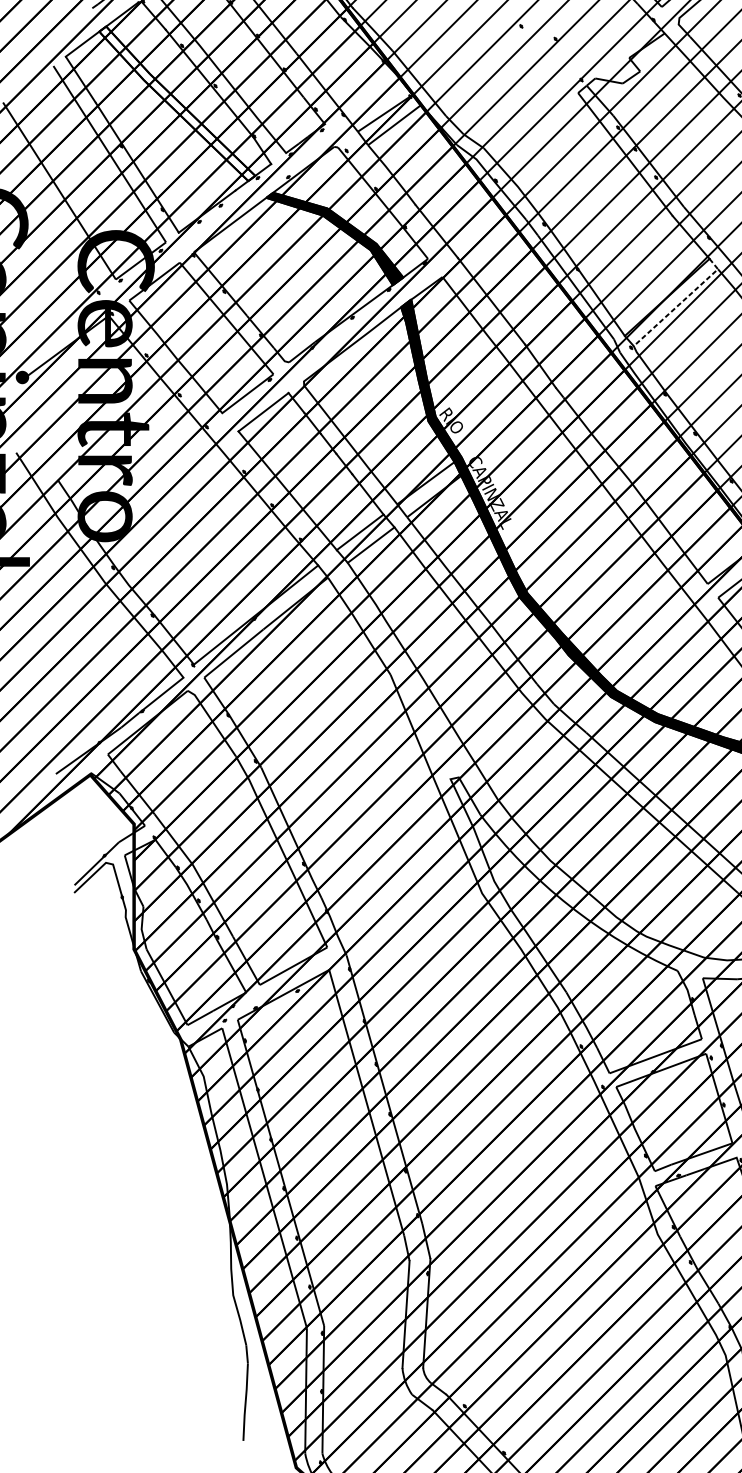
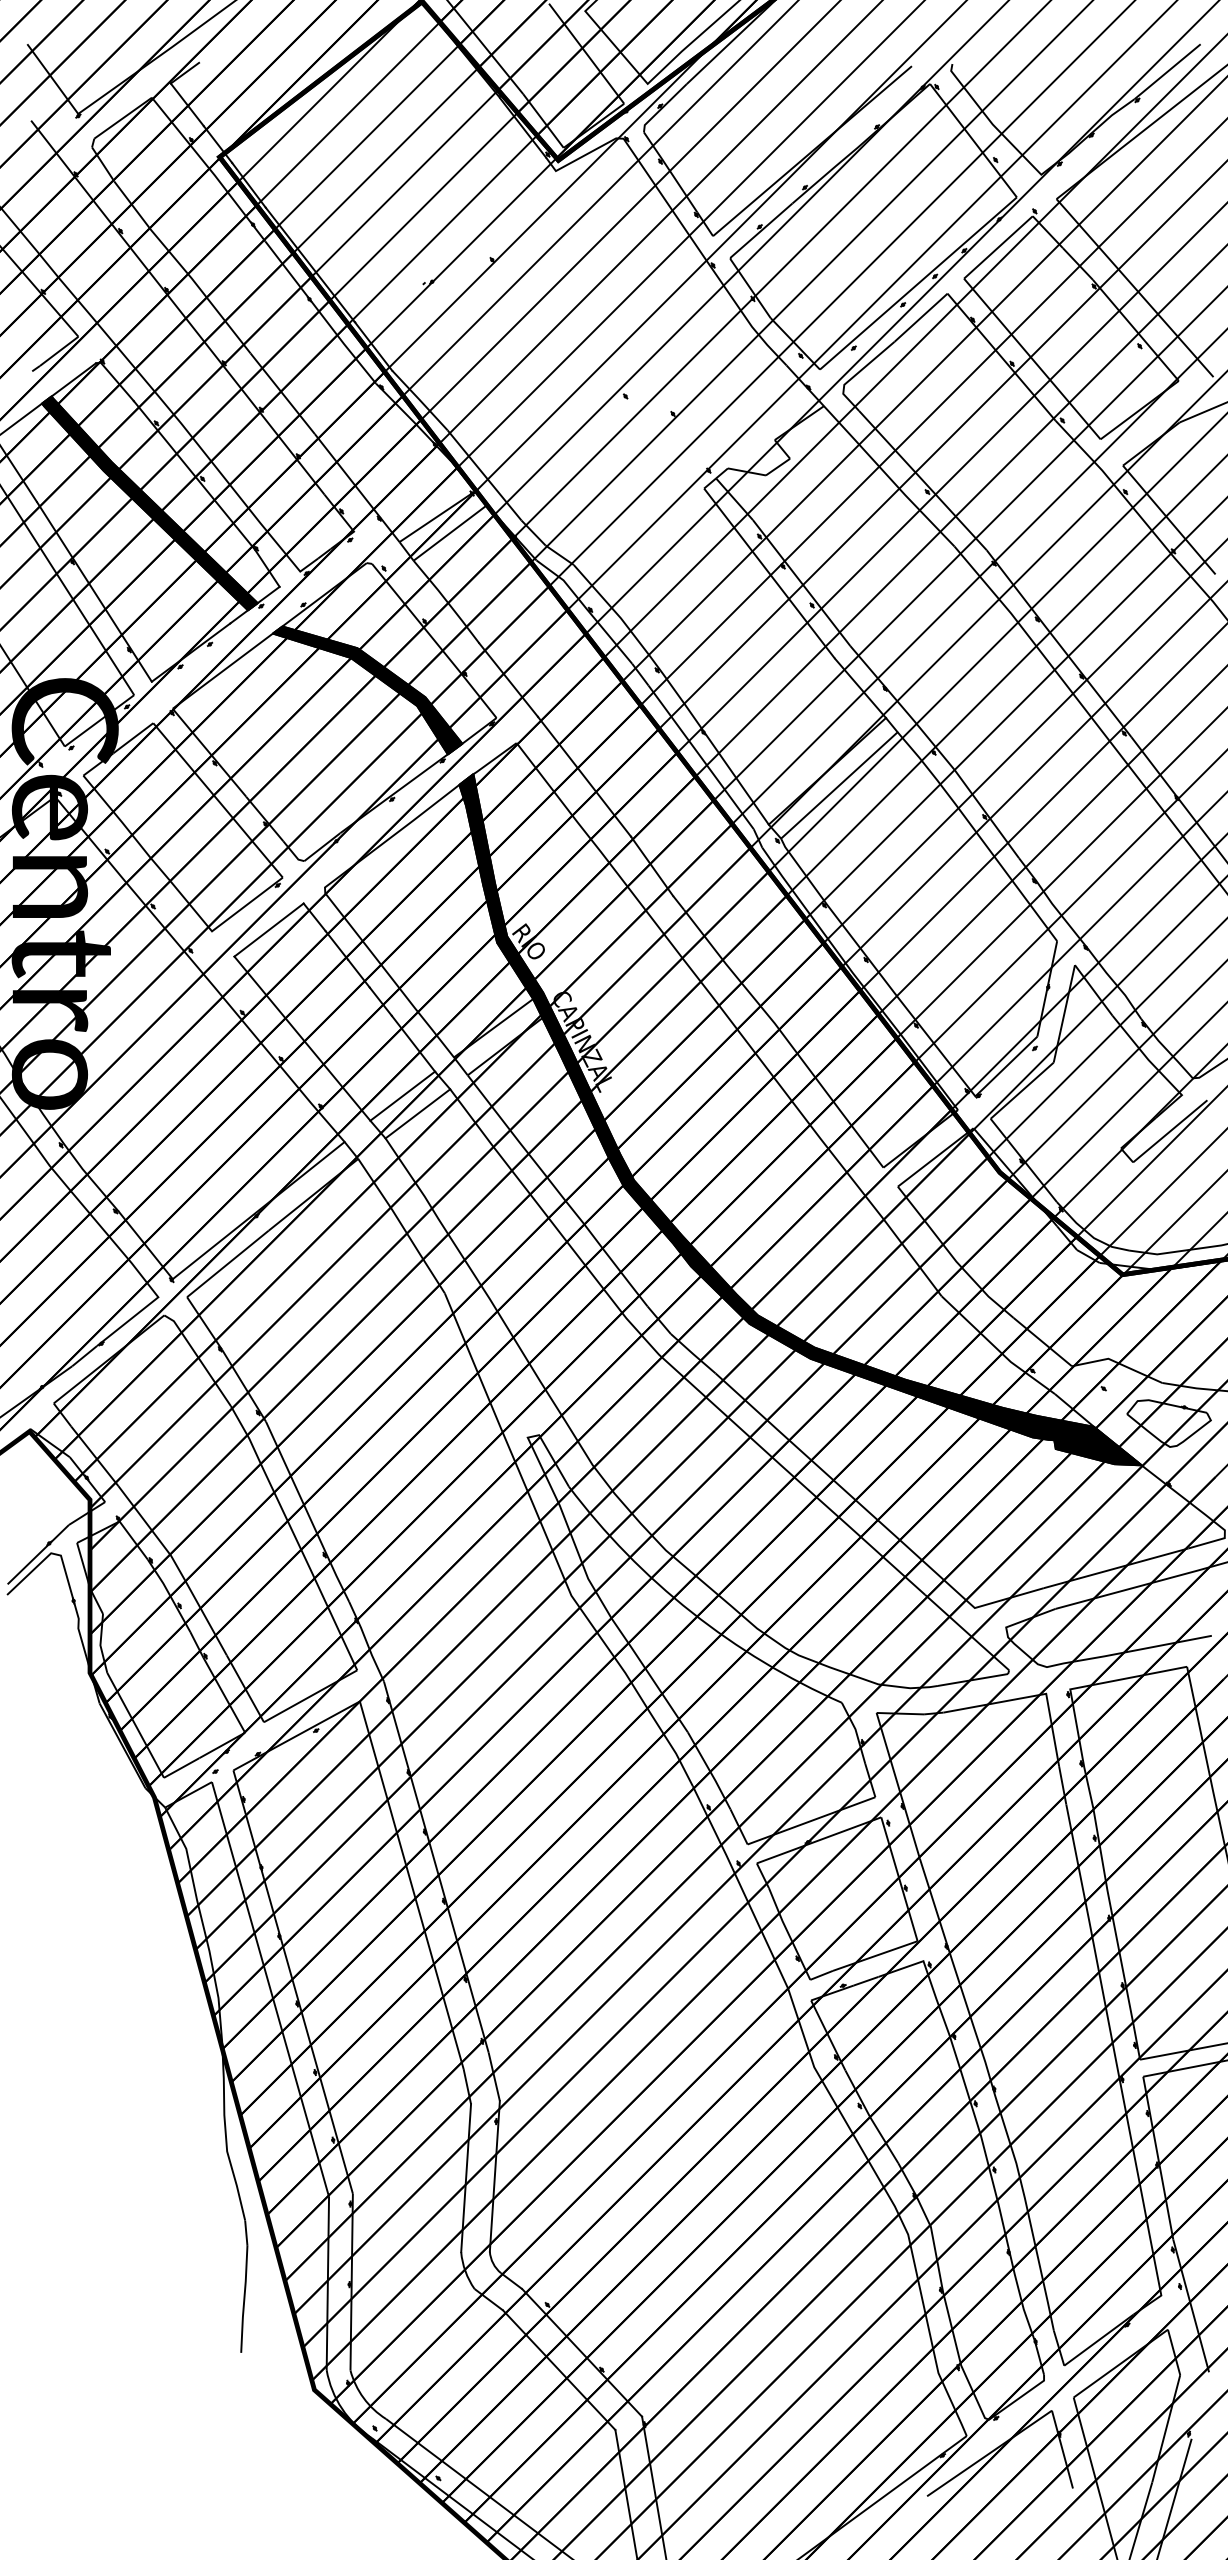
fill: (177, 103) -> (149, 503), added
line: (681, 302) -> (846, 778), dashed -> solid

